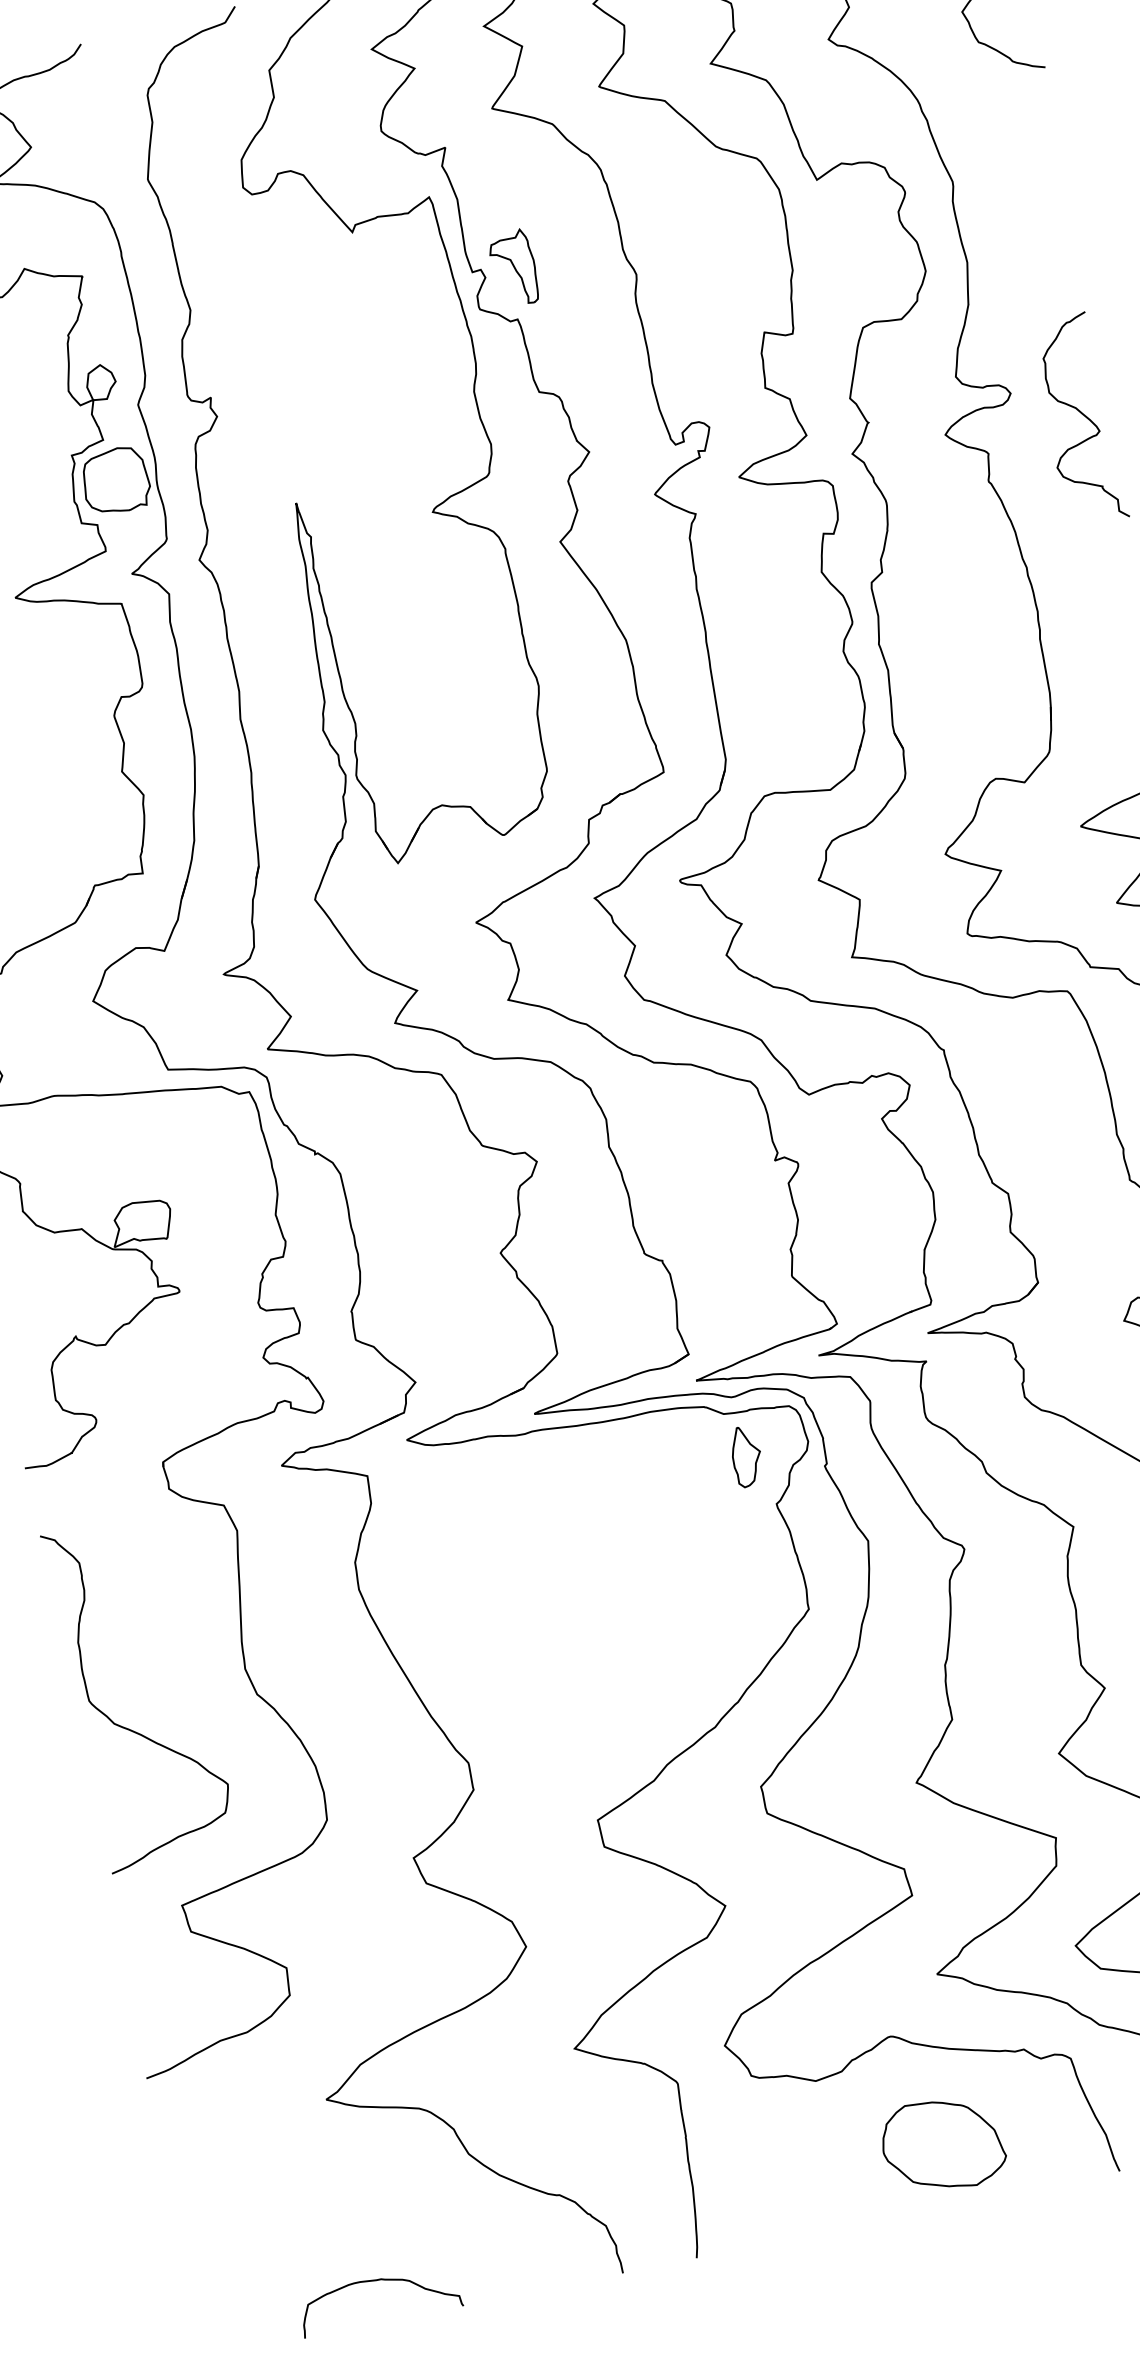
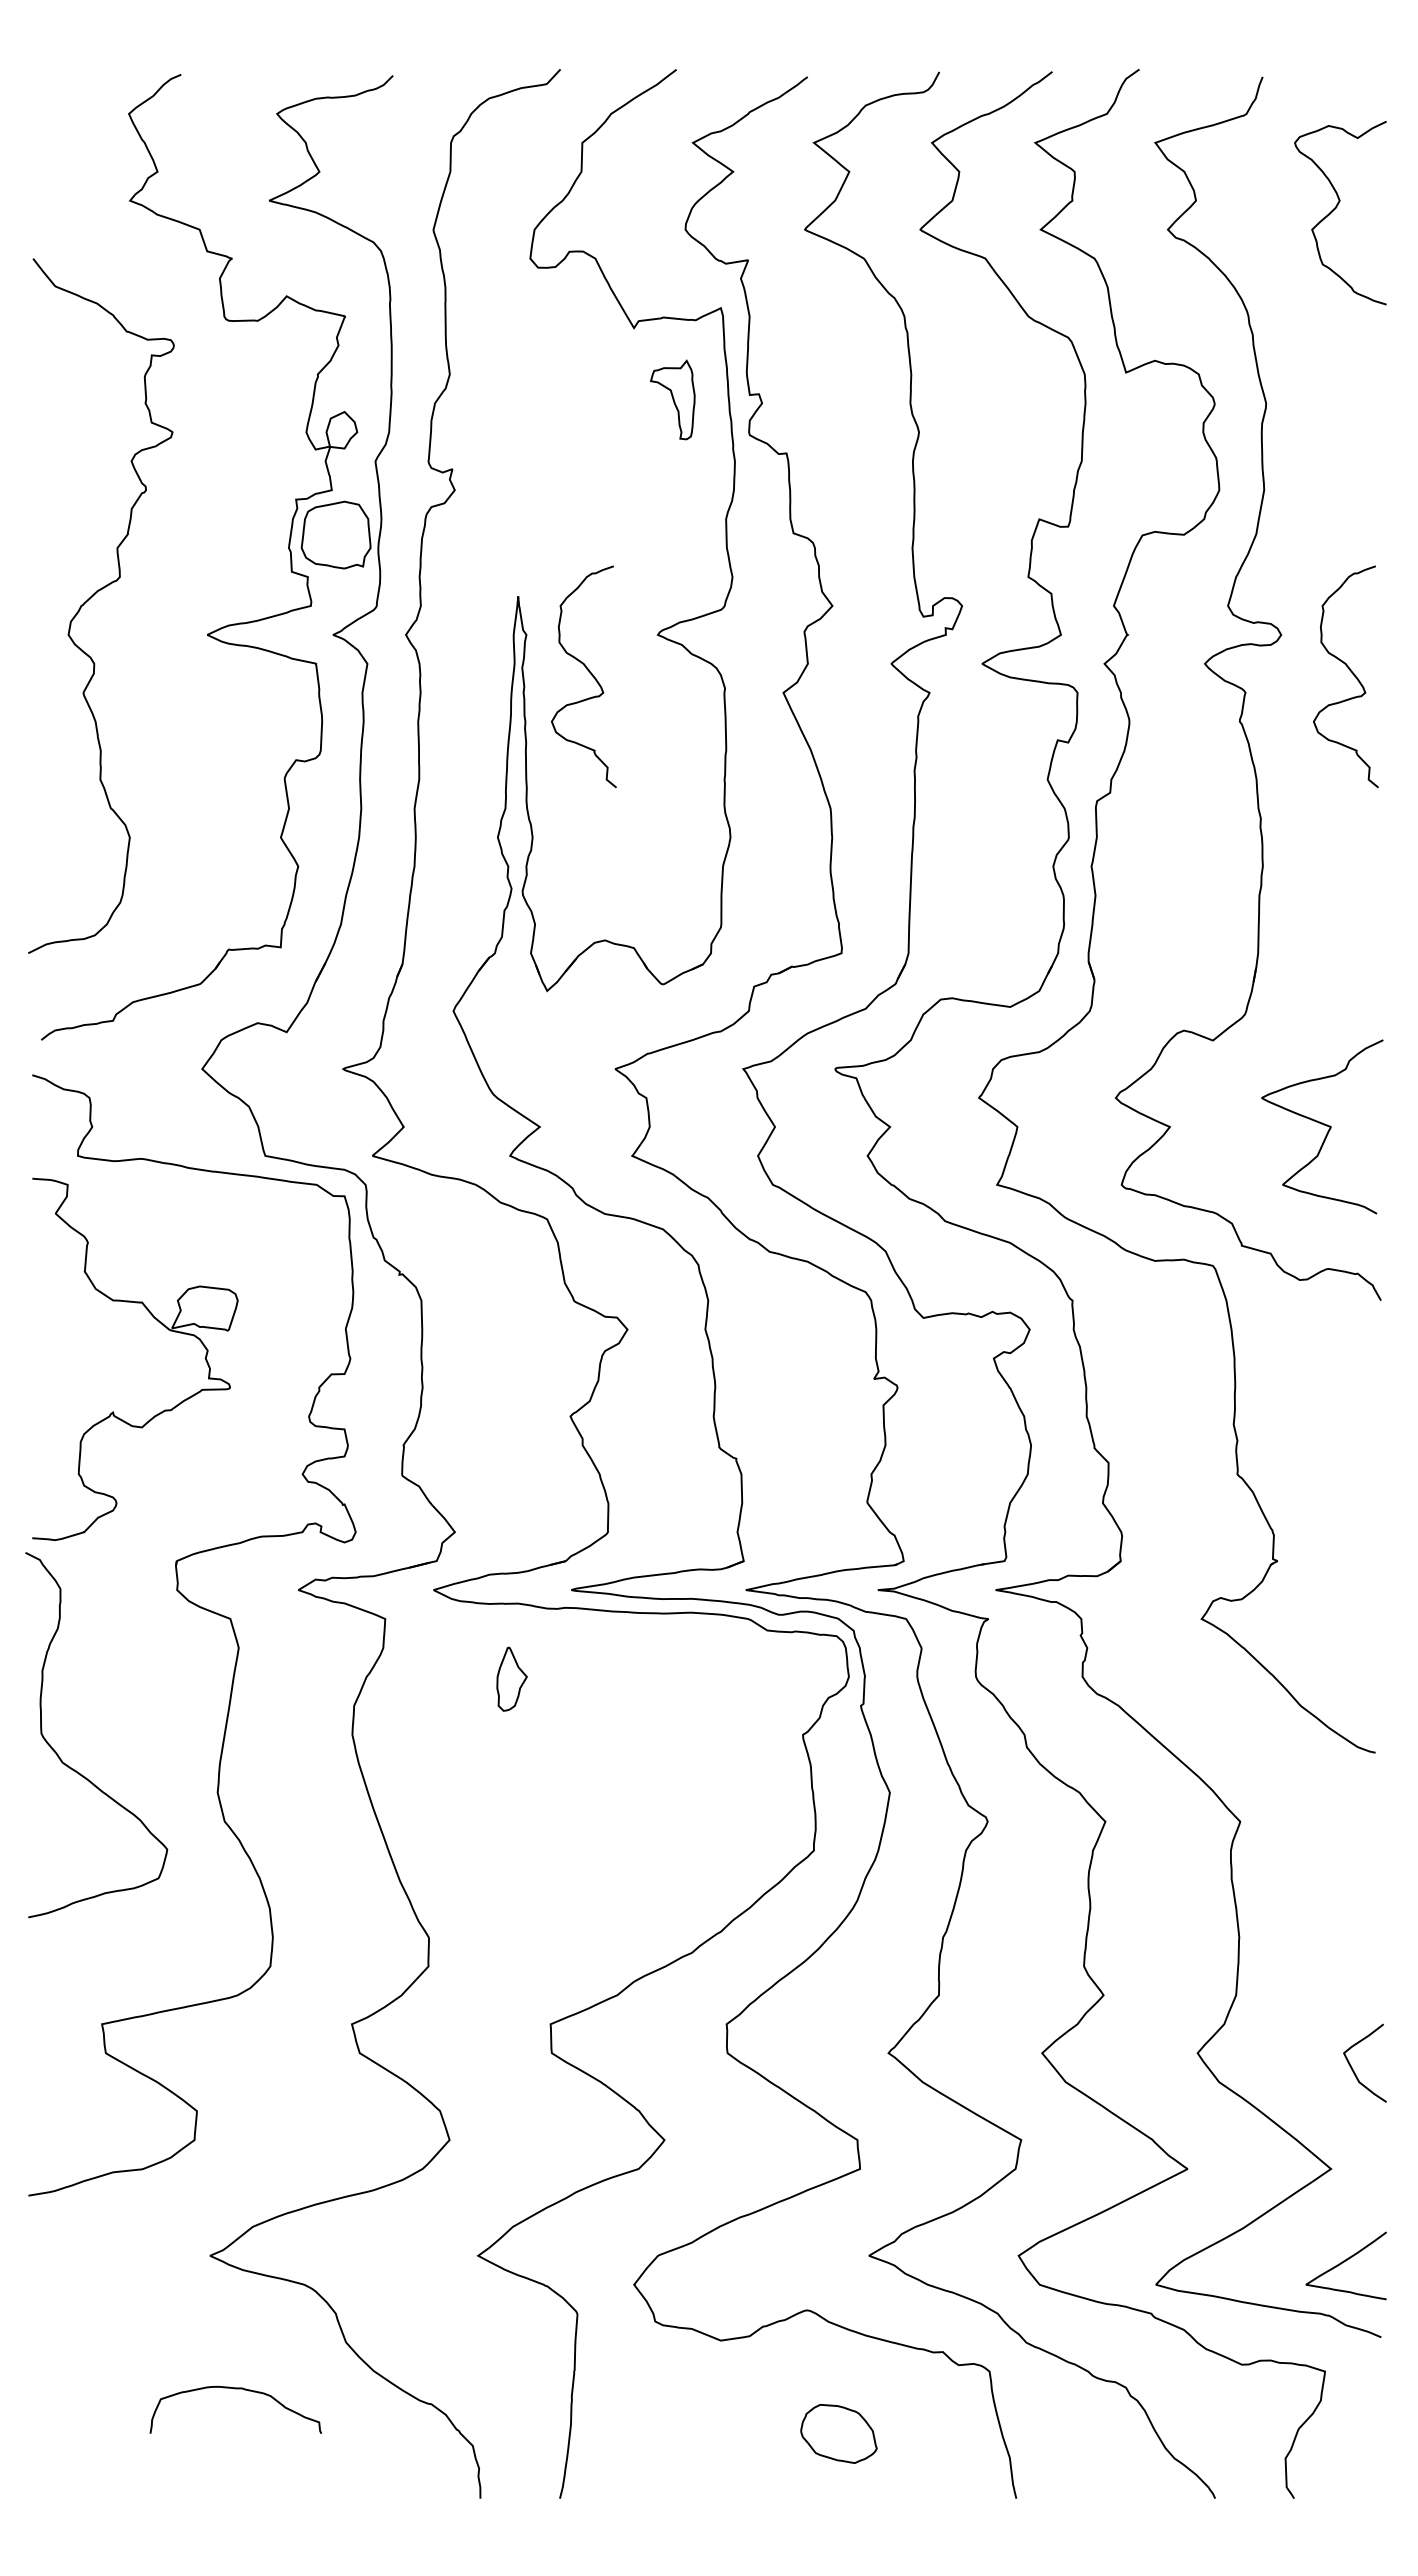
part: (513, 268) -> (672, 399), moved
curve: (376, 560) -> (589, 673), added
part: (746, 1455) -> (511, 1678), moved
curve: (125, 1727) -> (73, 1768), moved
part: (942, 2144) -> (838, 2433), size x0.6
curve: (375, 2281) -> (235, 2389), moved

